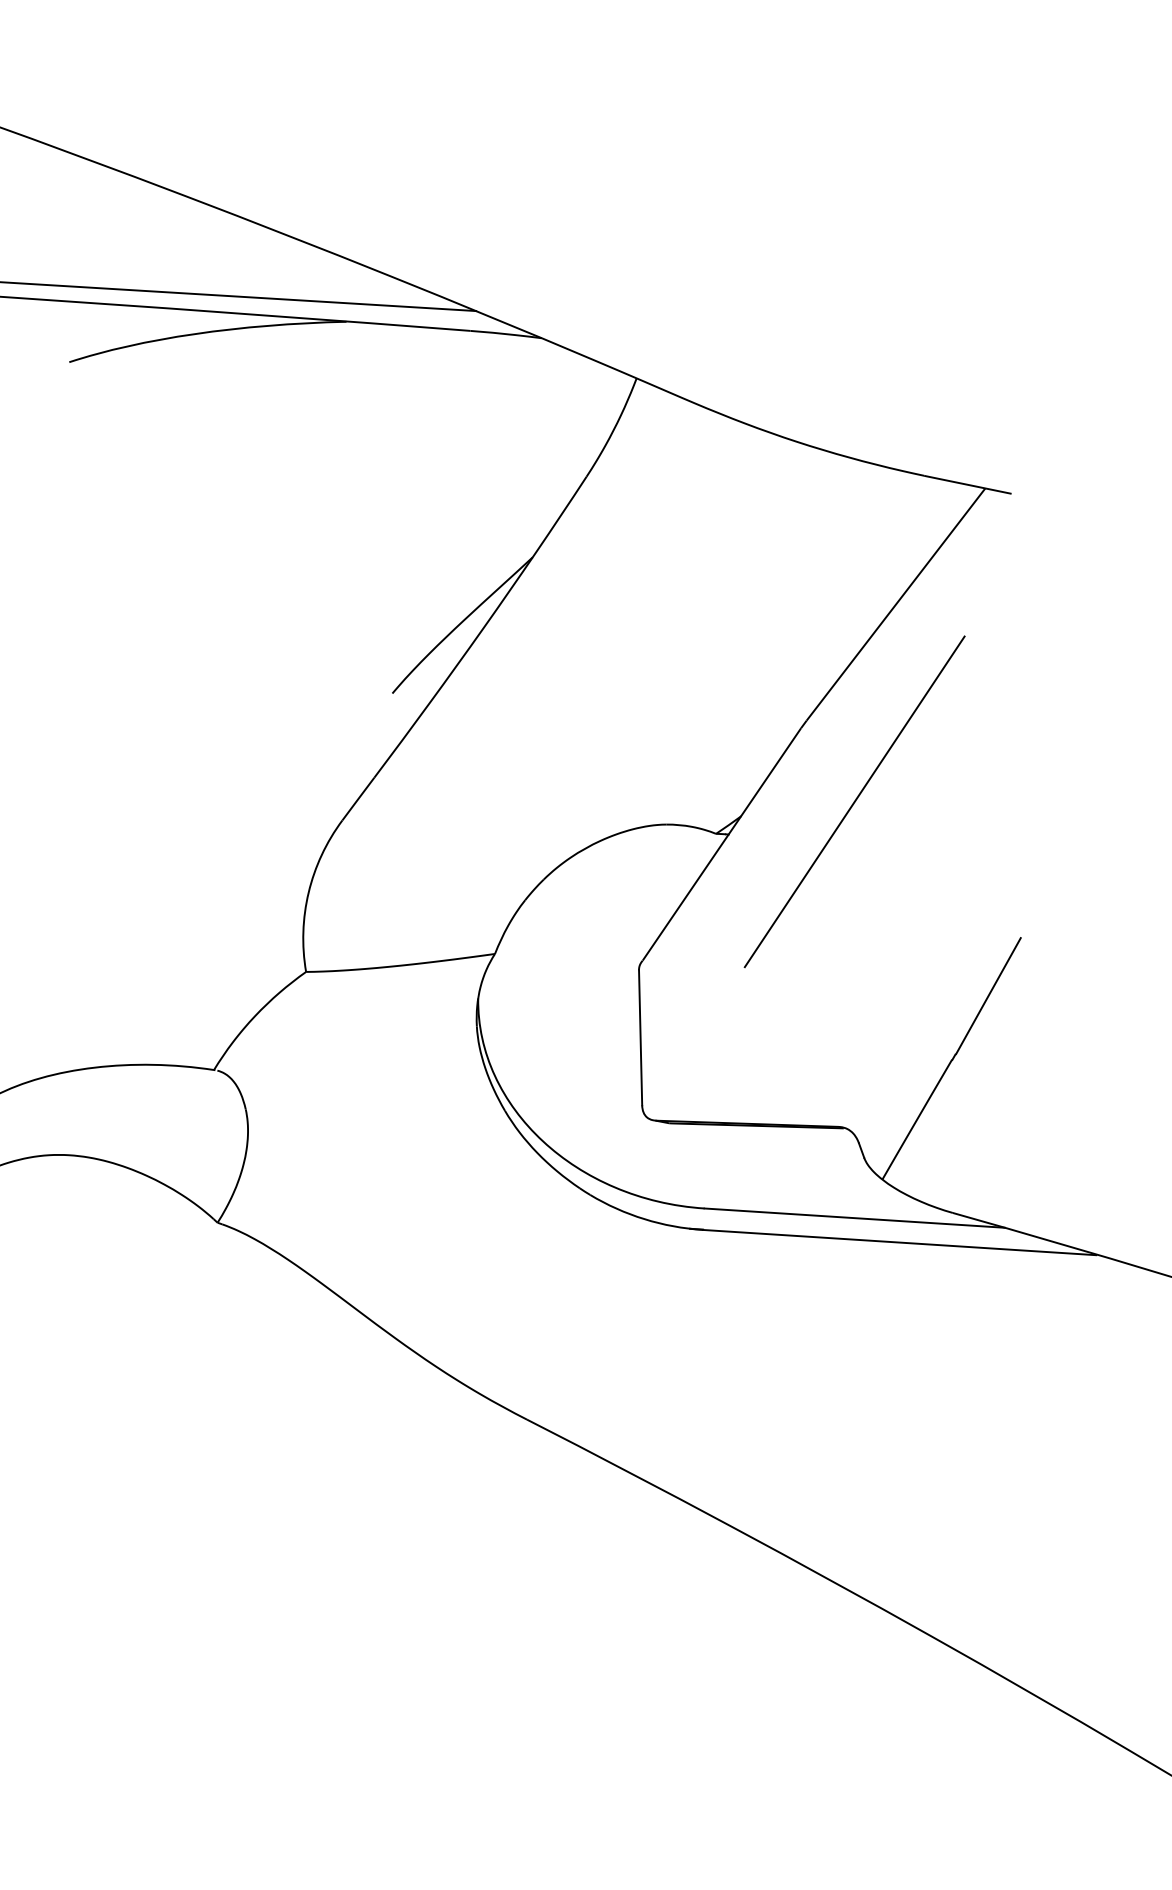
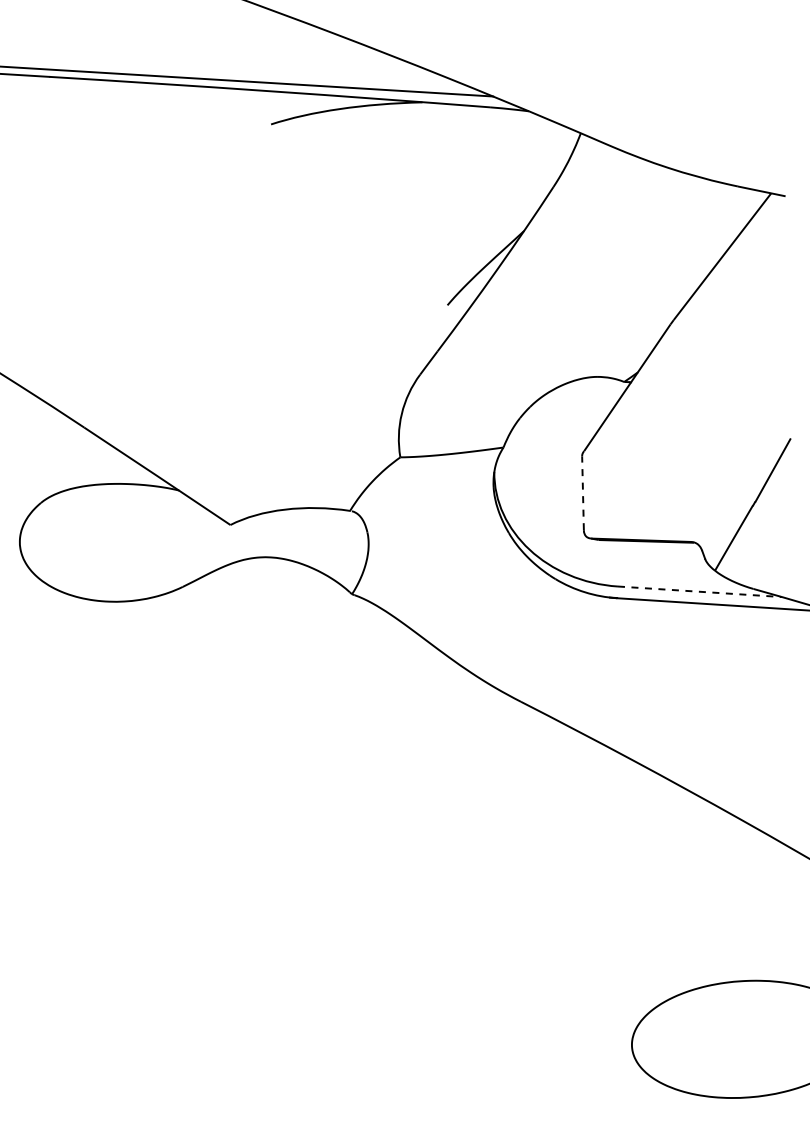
line: (853, 801) -> (699, 364), removed
line: (641, 1038) -> (583, 493), solid -> dashed
line: (855, 1217) -> (700, 591), solid -> dashed

